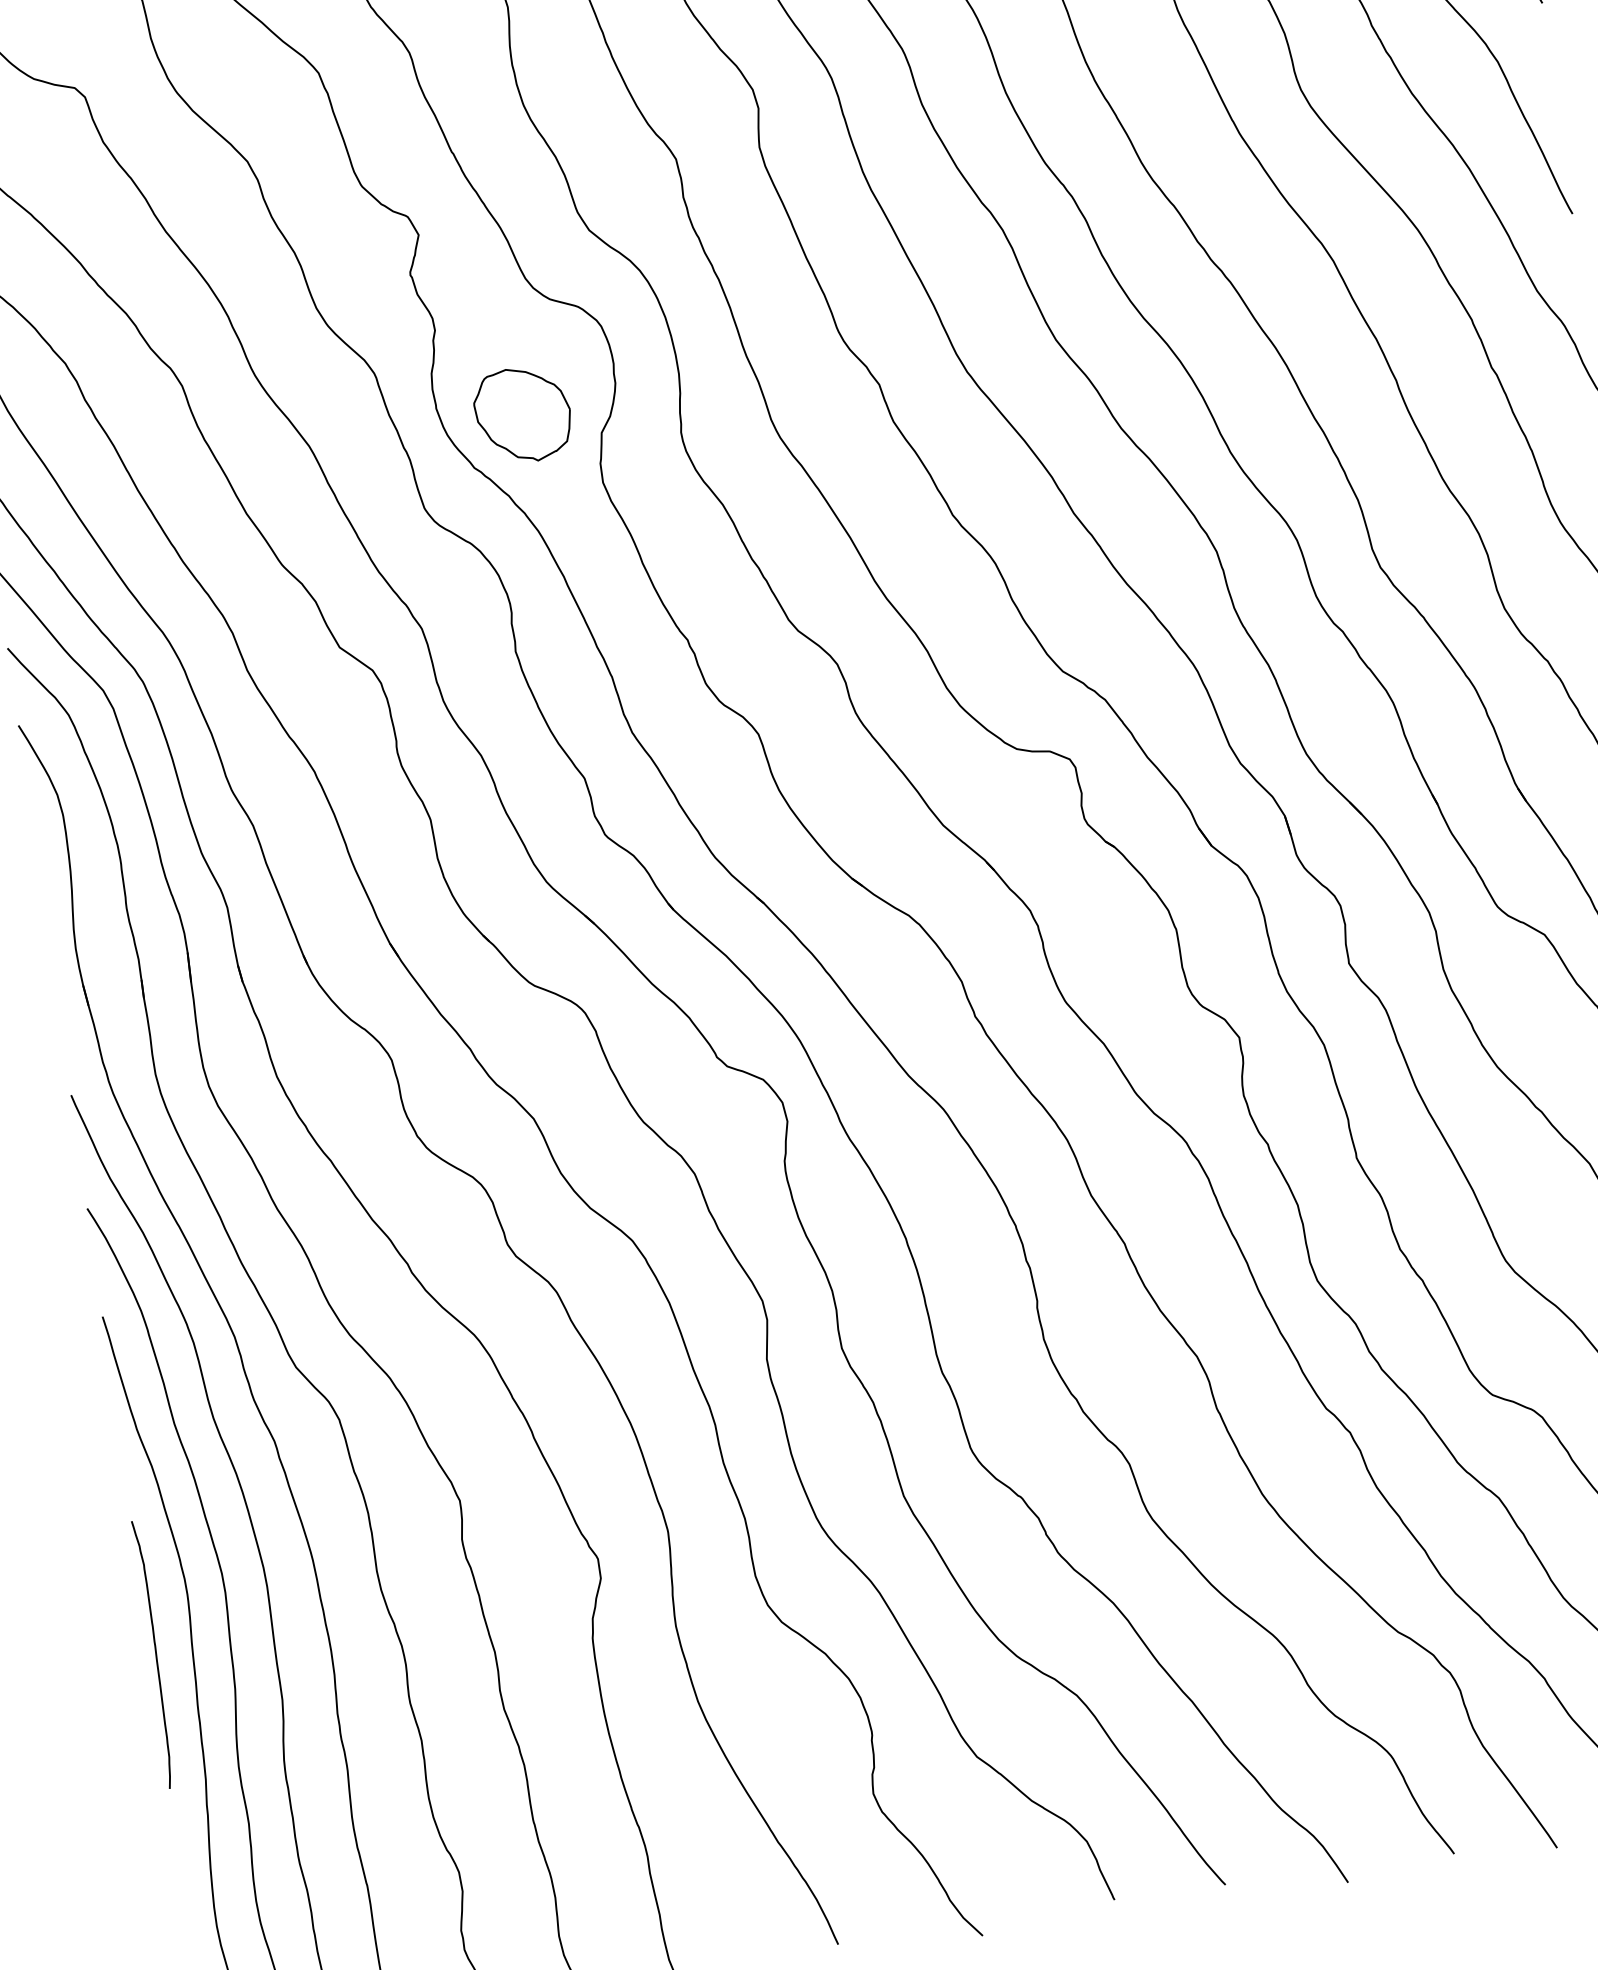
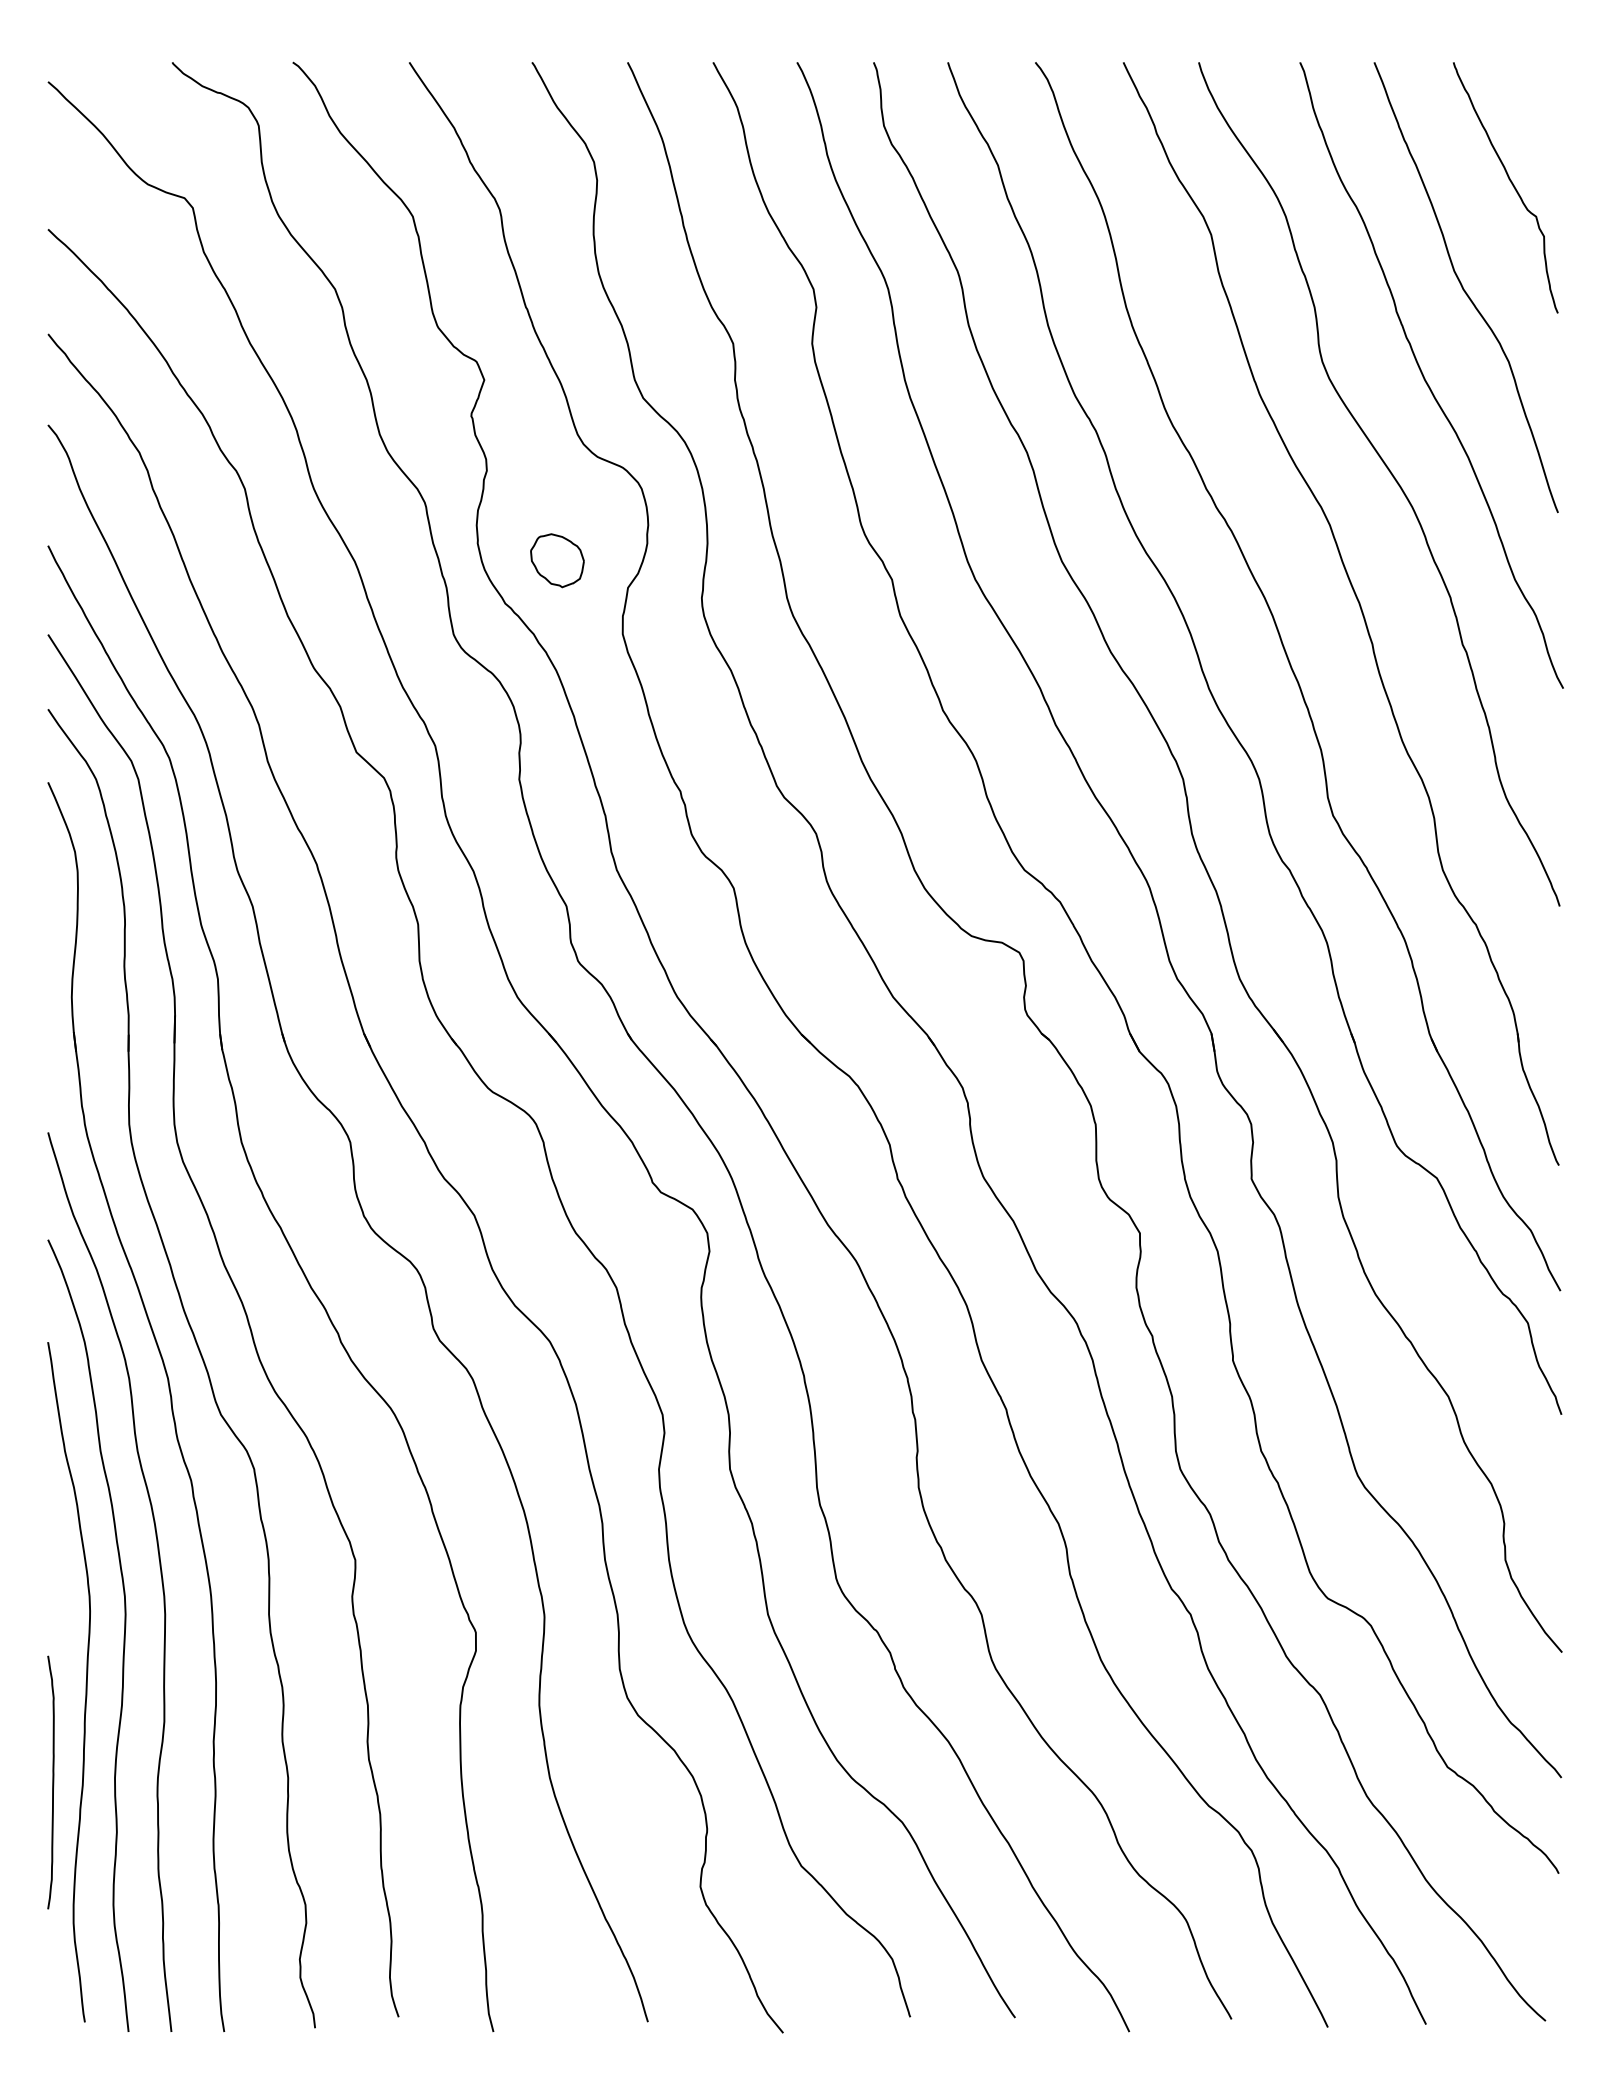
part: (523, 414) -> (557, 560), size x0.6
curve: (155, 1654) -> (52, 1782), moved

